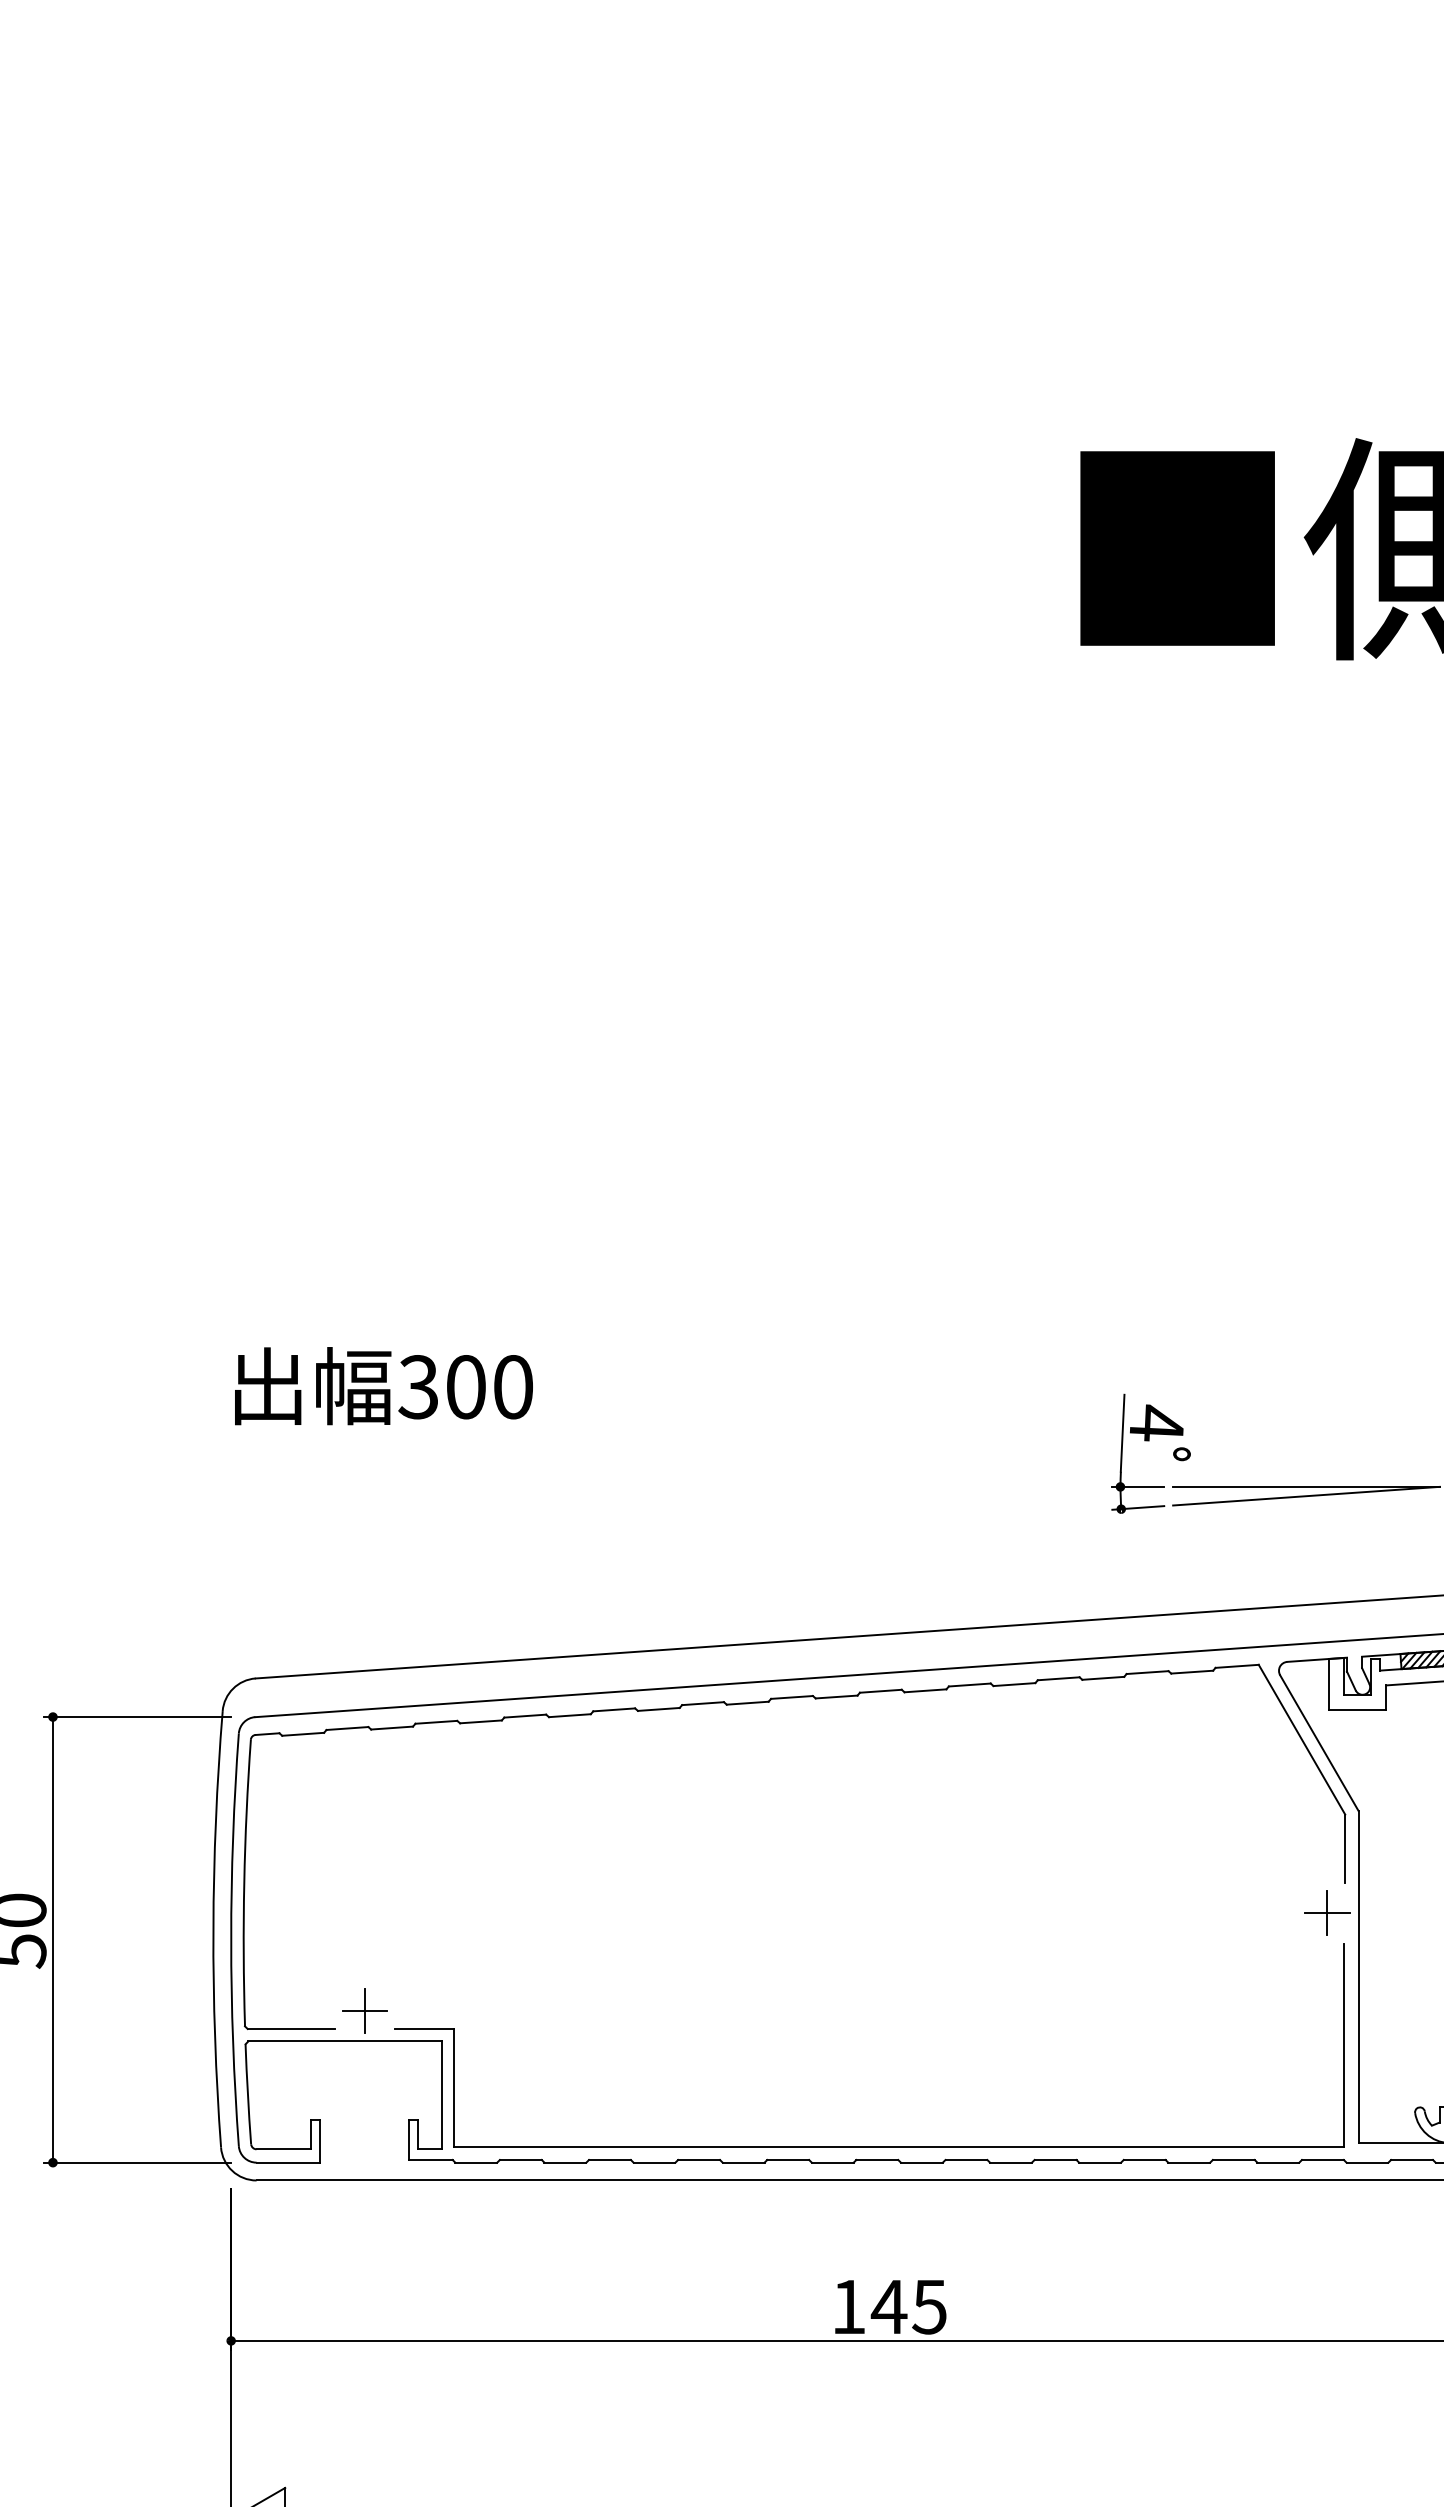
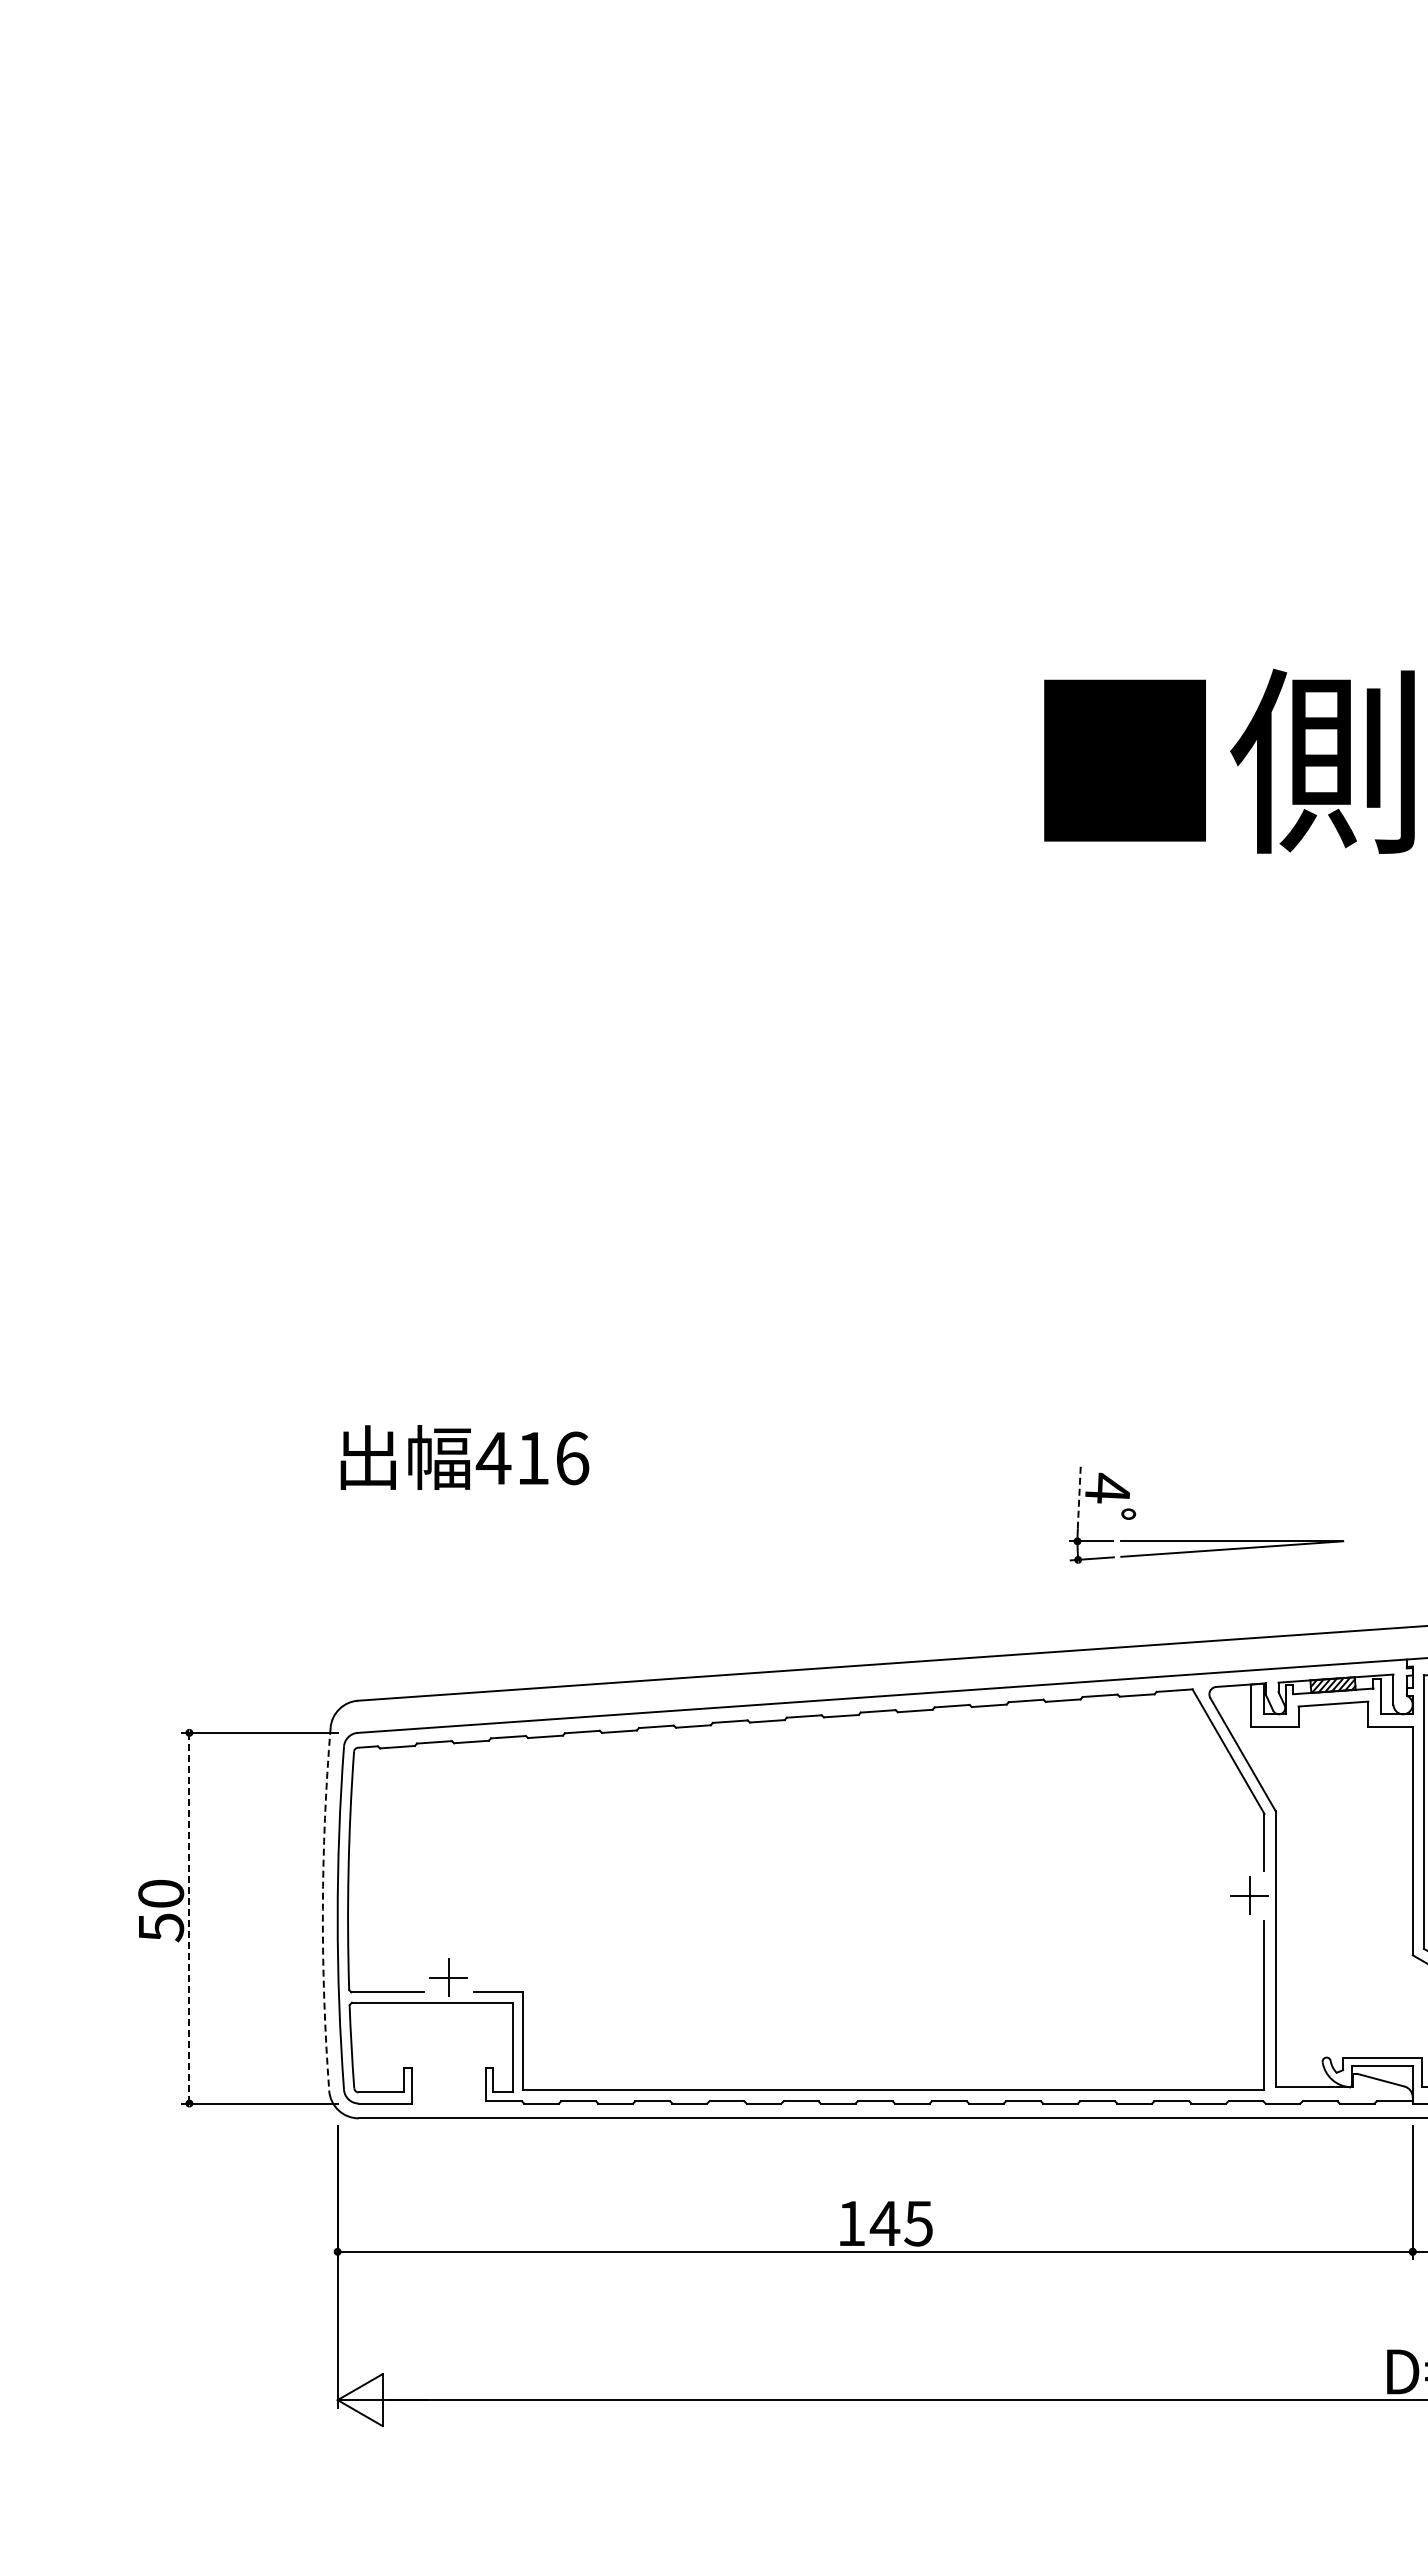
text: (465, 1387) -> (532, 1458), 300 -> 416
line: (1122, 1432) -> (1079, 1496), solid -> dashed
arc: (212, 1929) -> (322, 1909), solid -> dashed
line: (53, 1940) -> (189, 1918), solid -> dashed

